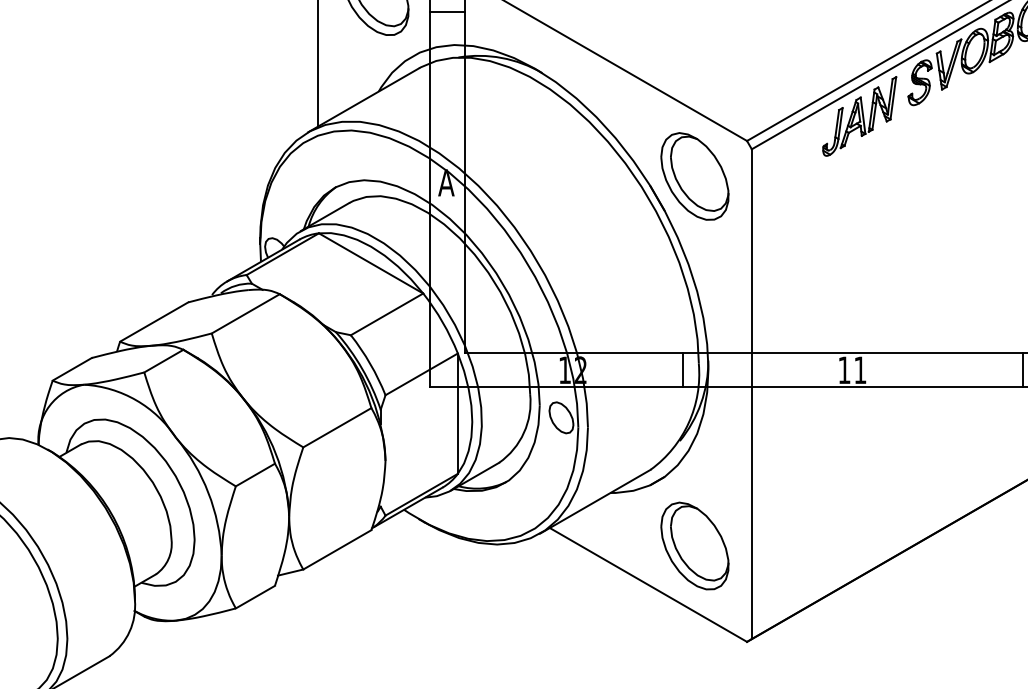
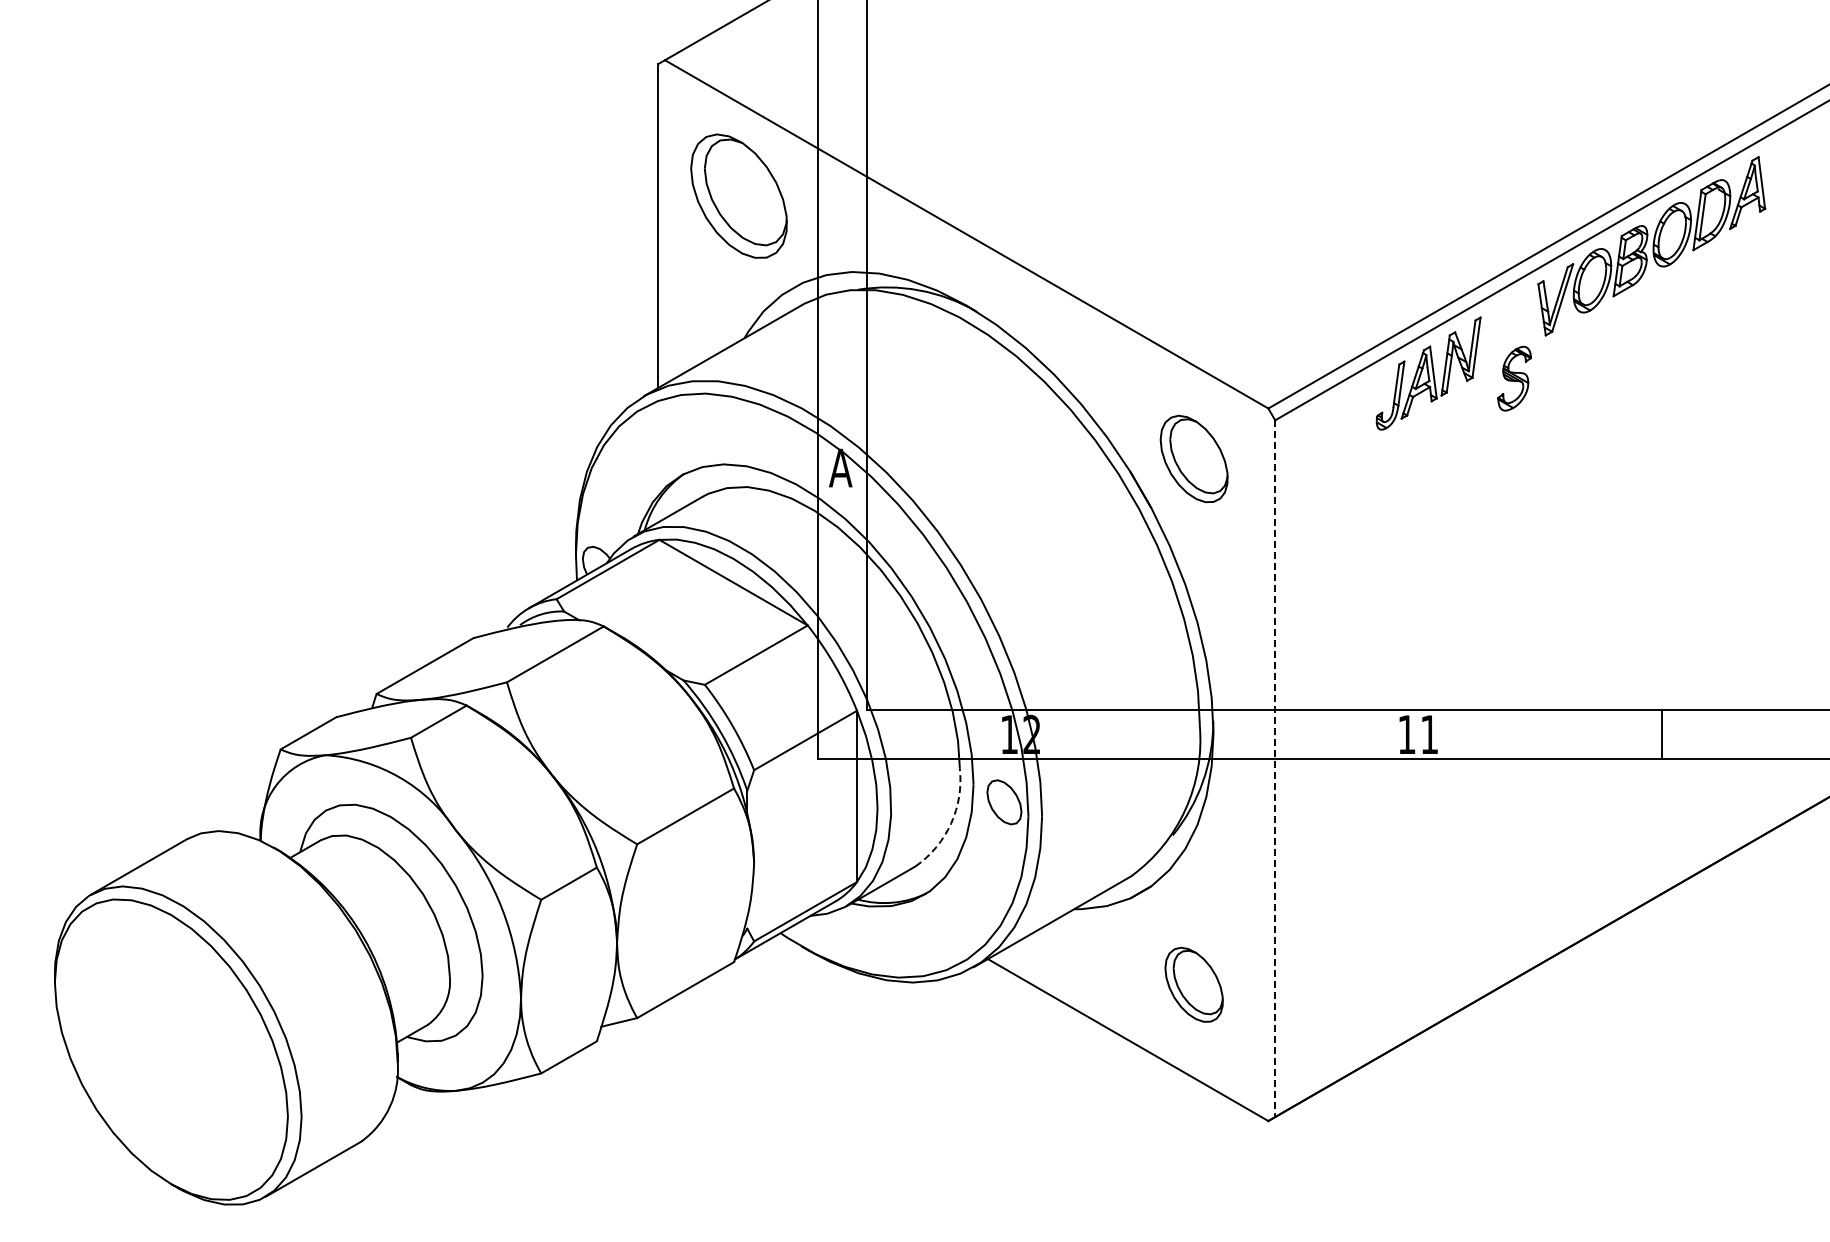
line: (447, 12) -> (842, 225), removed
part: (920, 82) -> (1514, 378), moved
part: (694, 176) -> (1193, 458), size x0.7
line: (682, 370) -> (1176, 734), removed
line: (752, 394) -> (1275, 769), solid -> dashed
arc: (524, 432) -> (951, 823), solid -> dashed
part: (694, 545) -> (1193, 984), size x0.6

